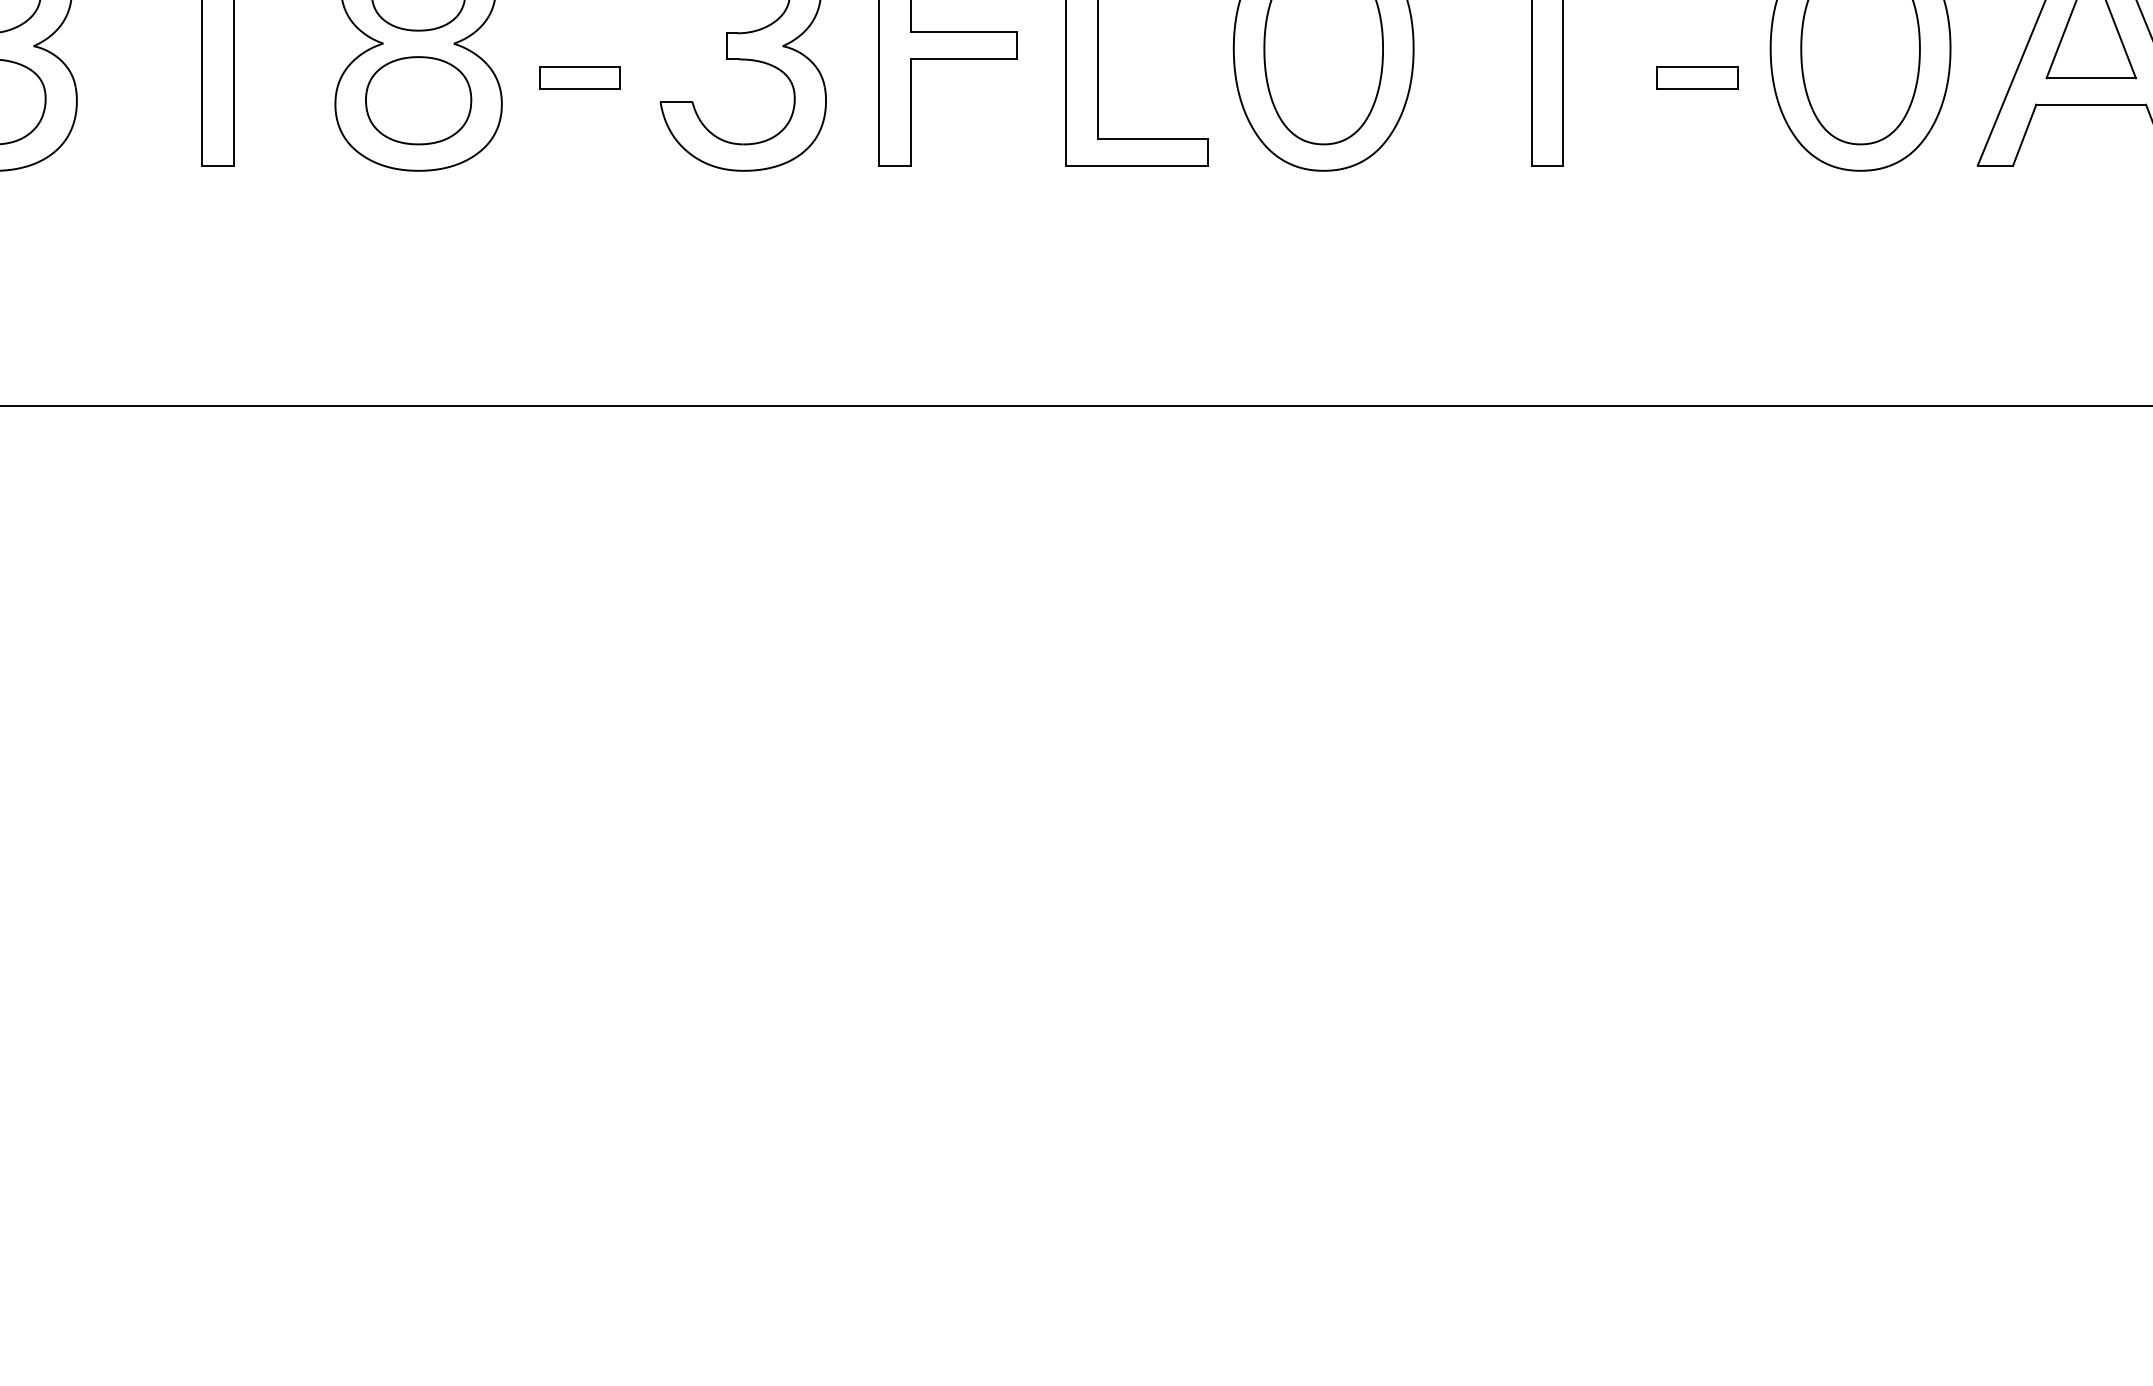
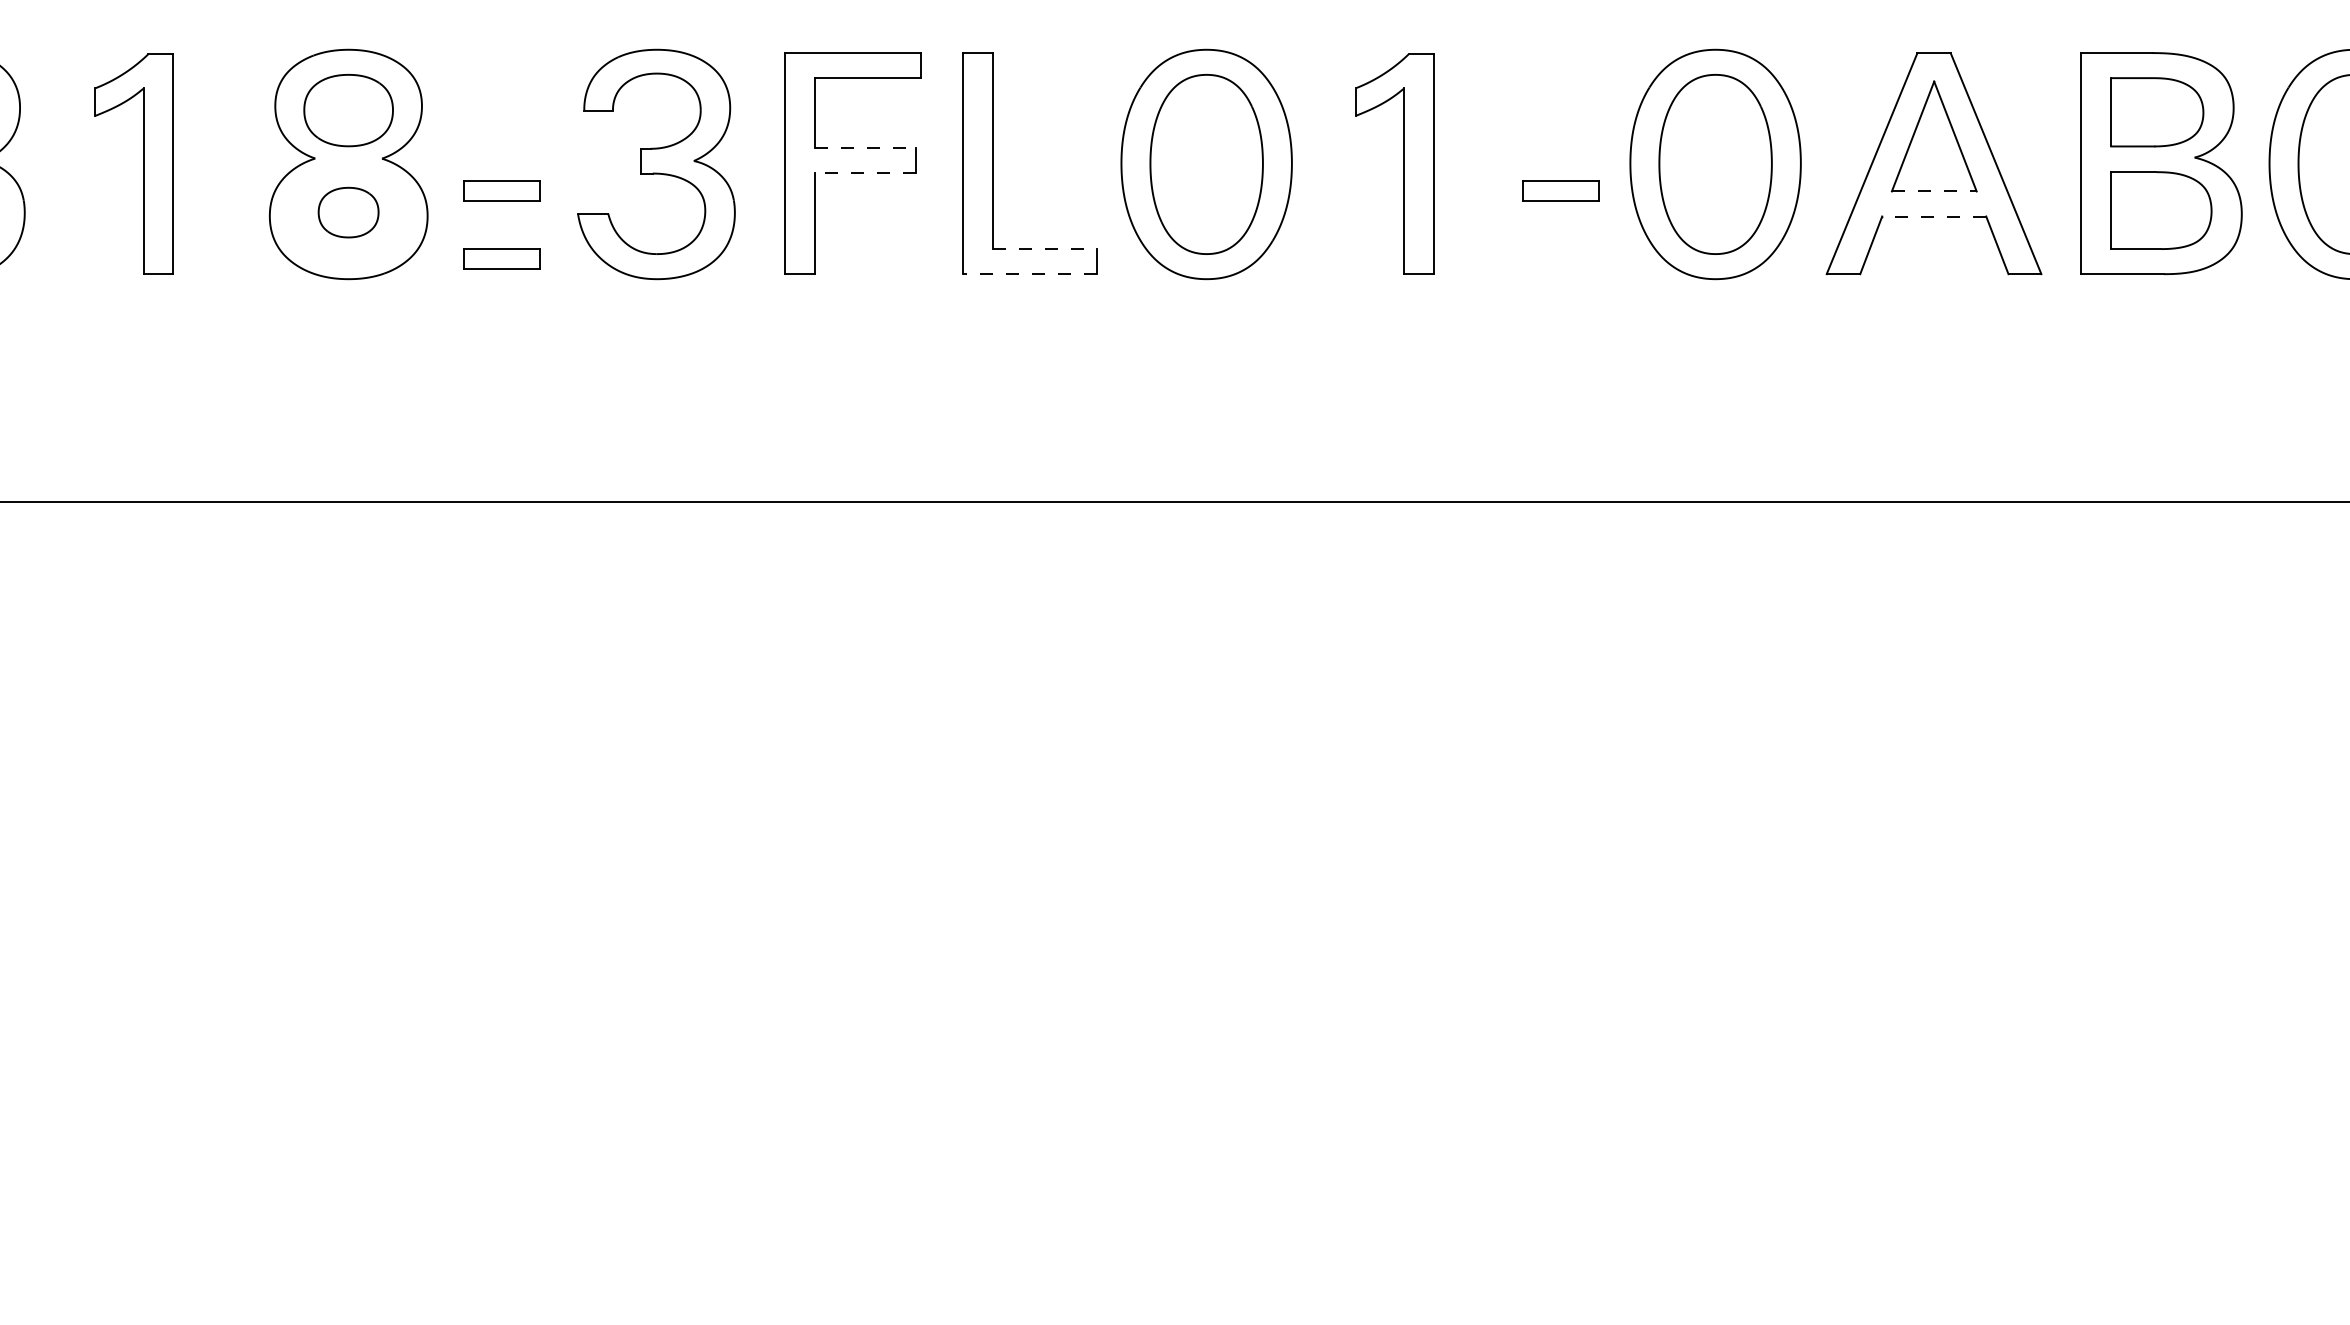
line: (964, 31) -> (866, 147), solid -> dashed
line: (963, 58) -> (865, 172), solid -> dashed
line: (2091, 78) -> (1934, 191), solid -> dashed
part: (418, 100) -> (348, 212), size x0.6
line: (2090, 104) -> (1933, 216), solid -> dashed
line: (1153, 139) -> (1045, 249), solid -> dashed
part: (579, 149) -> (501, 258), added
line: (1136, 165) -> (1029, 274), solid -> dashed

